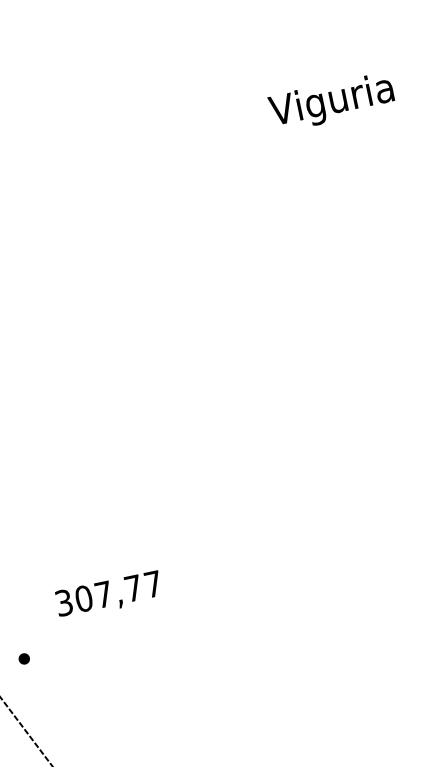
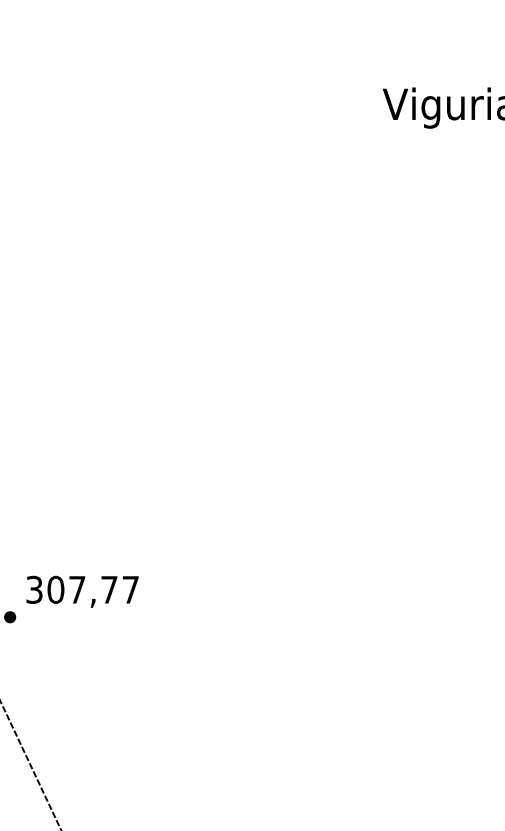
text: (108, 595) -> (82, 591), moved

